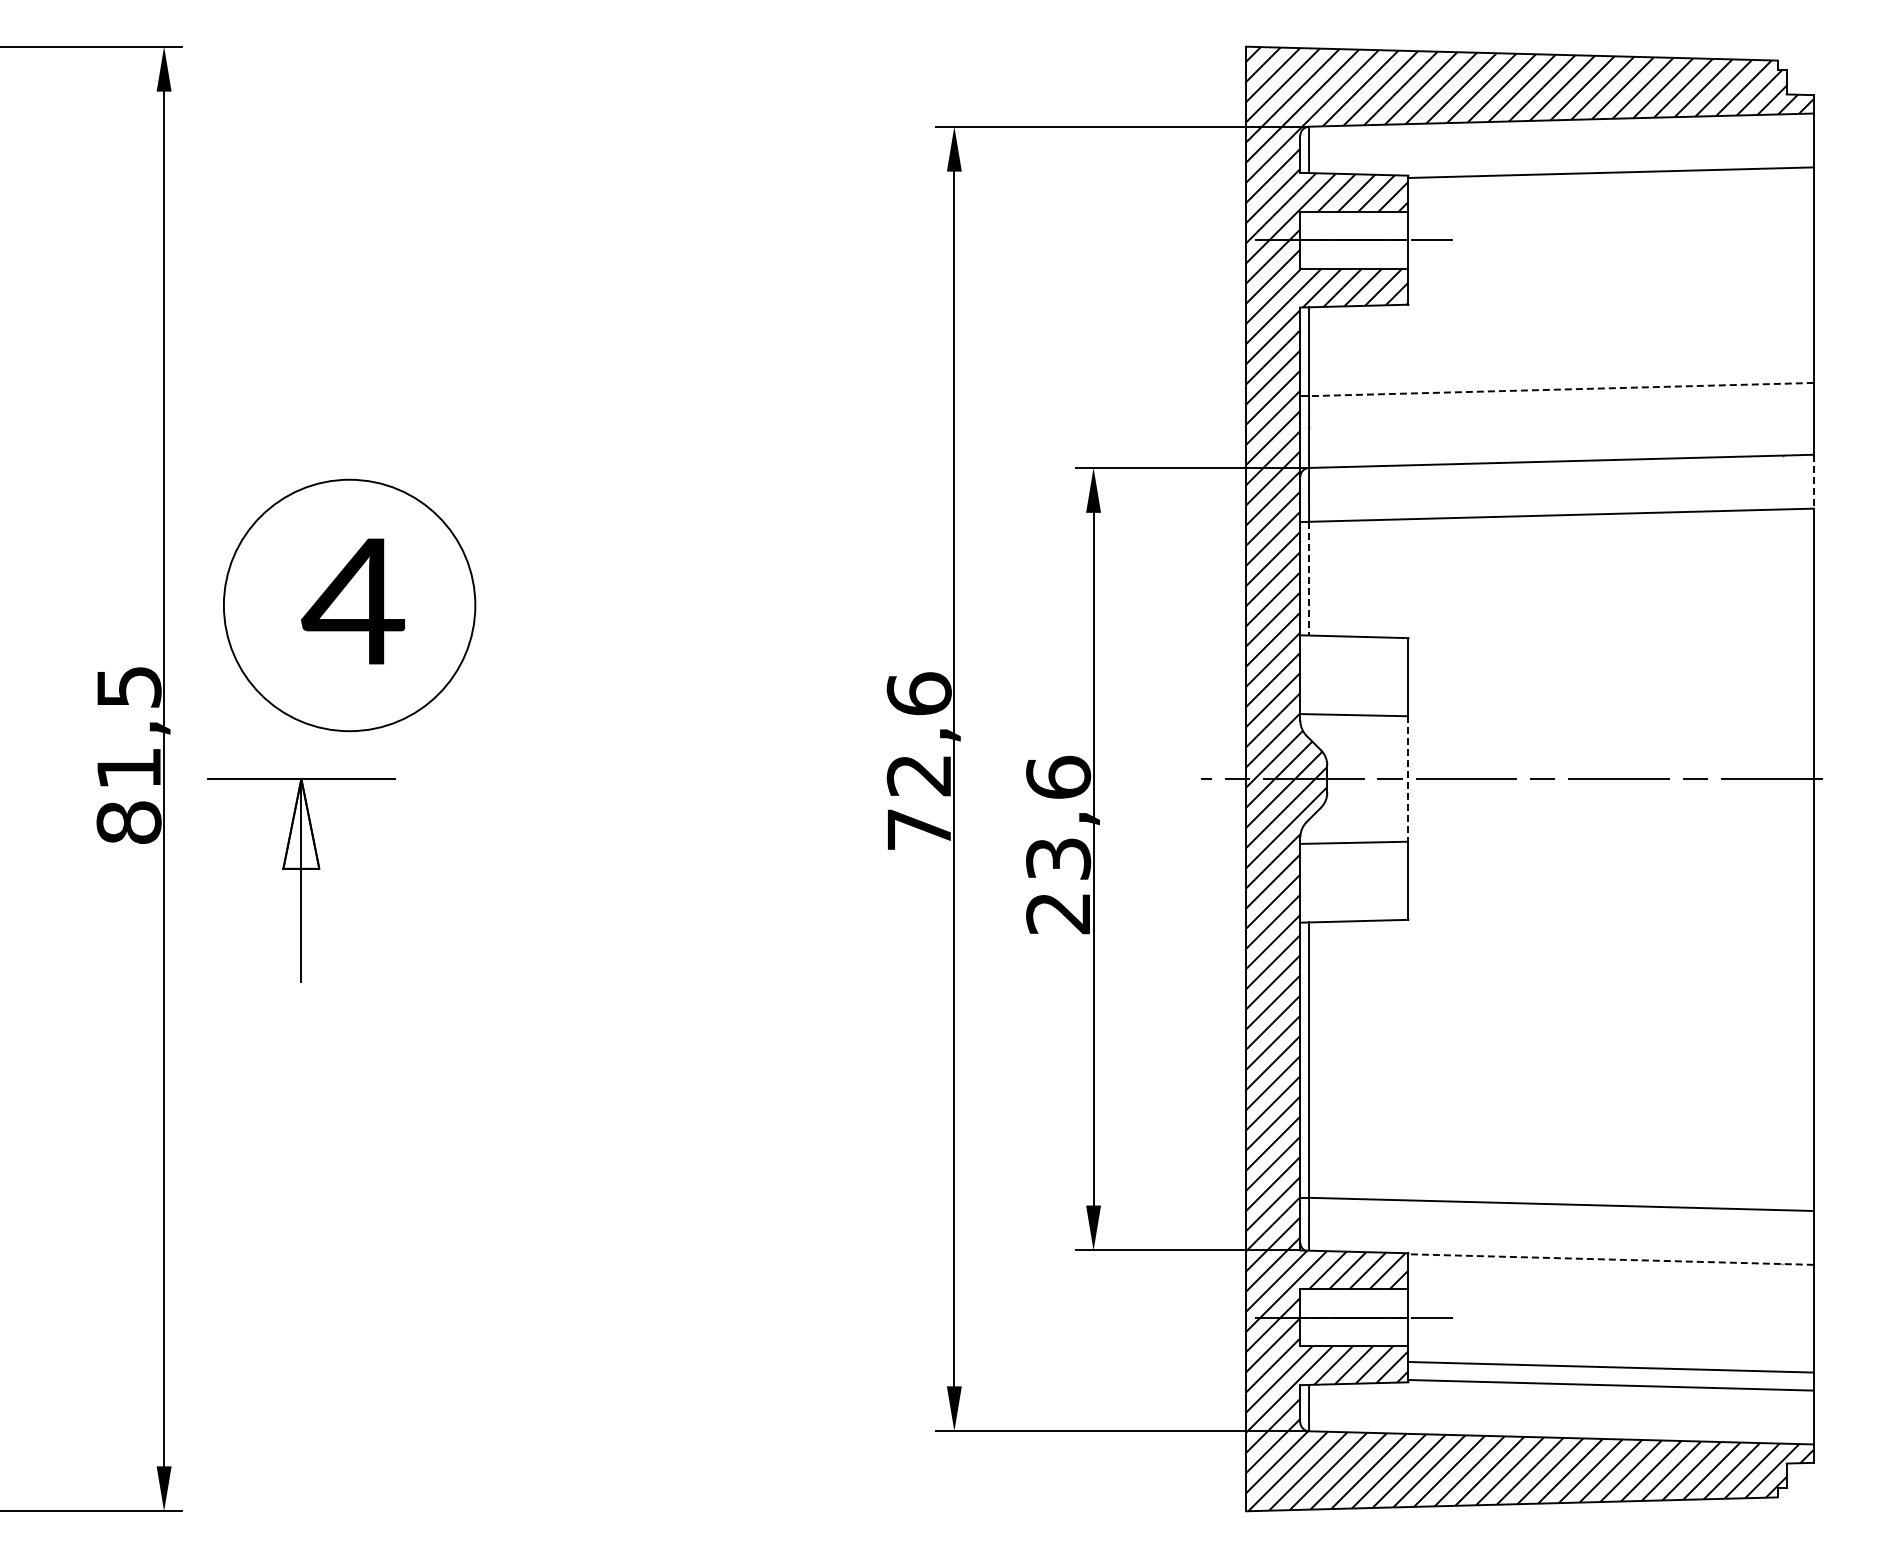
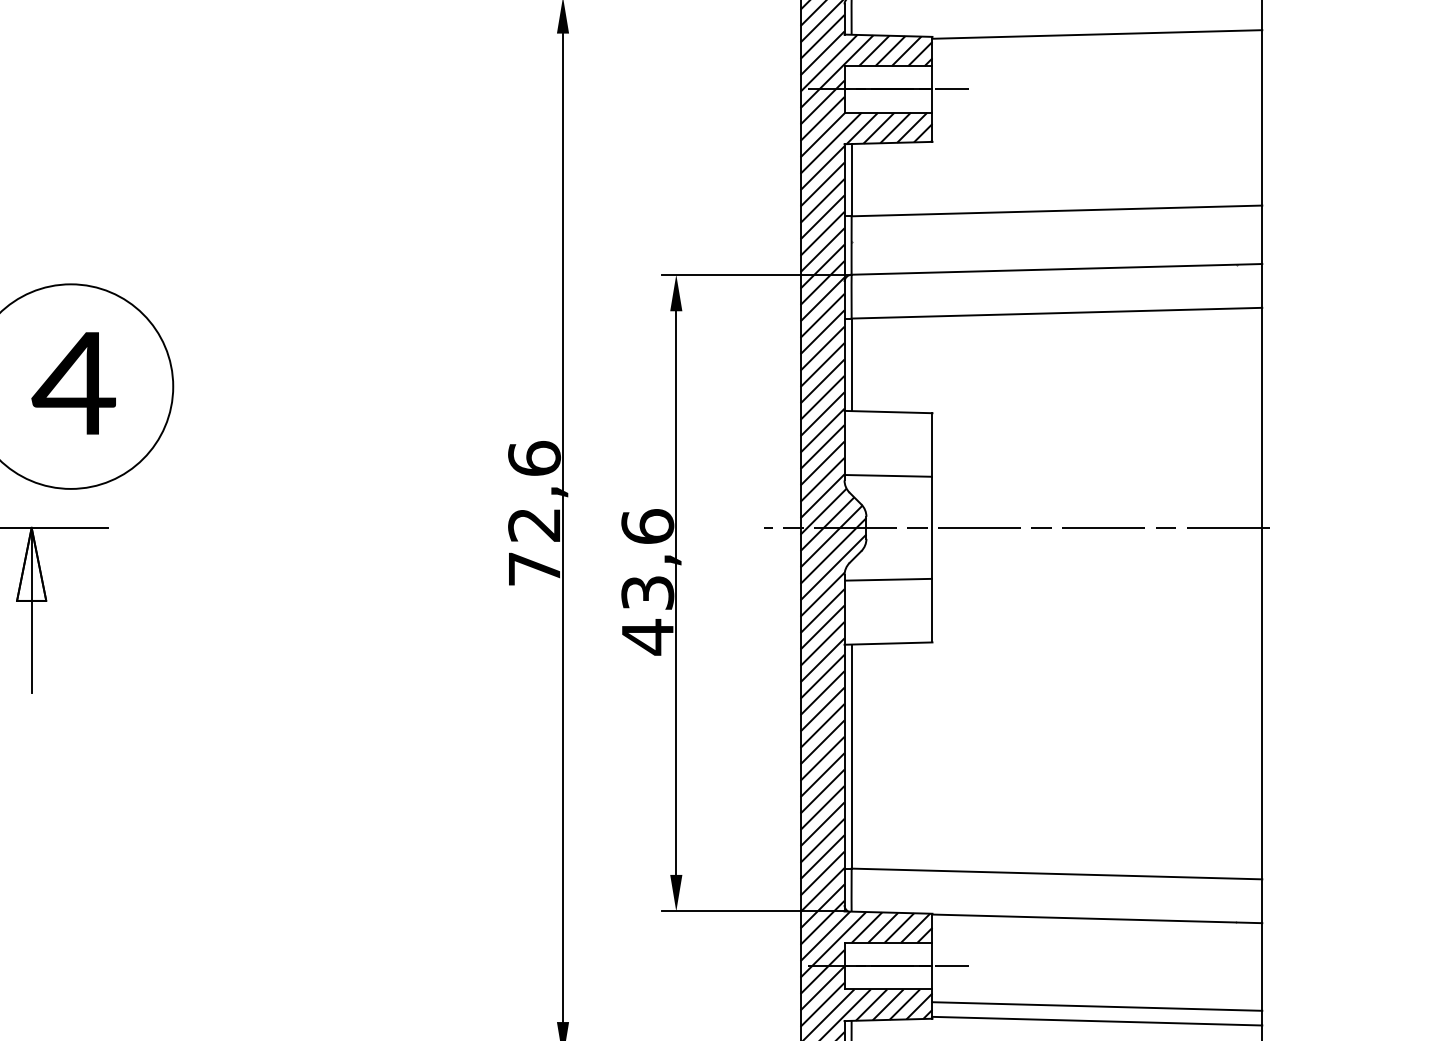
line: (1560, 389) -> (1056, 210), dashed -> solid
line: (1813, 481) -> (1262, 285), dashed -> solid
line: (1309, 578) -> (851, 364), dashed -> solid
line: (1408, 778) -> (932, 527), dashed -> solid
text: (1057, 913) -> (646, 637), 23,6 -> 43,6
line: (1611, 1259) -> (1097, 918), dashed -> solid

